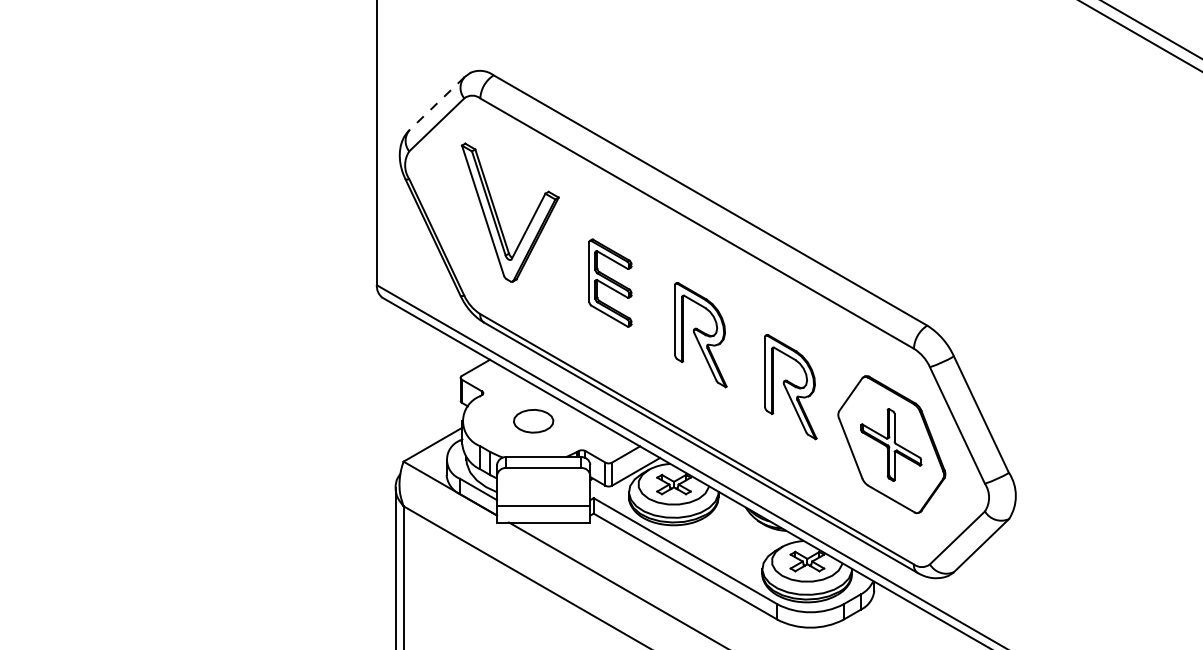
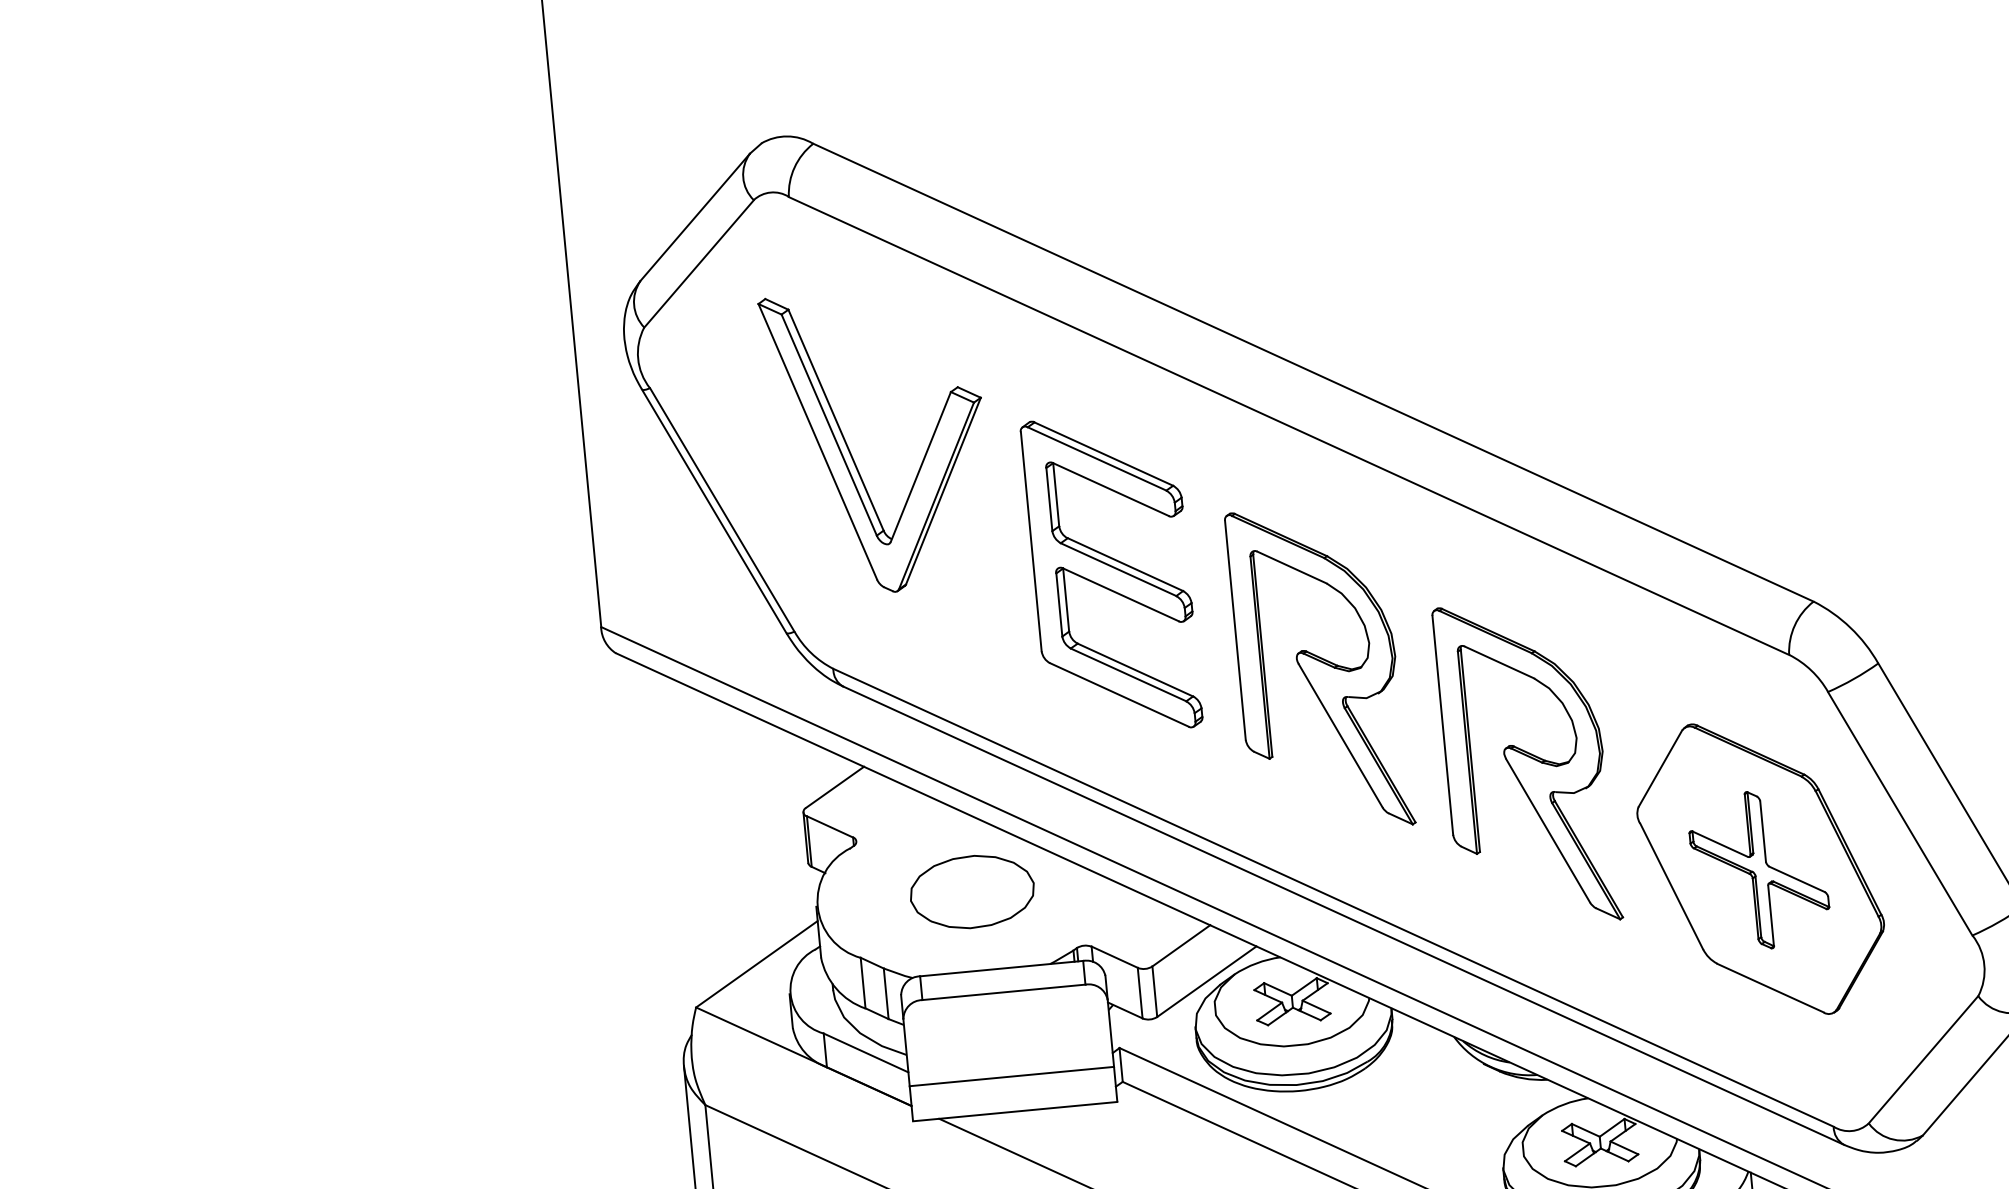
line: (436, 103) -> (693, 217), dashed -> solid
part: (610, 282) -> (1111, 572), size x1.67
part: (700, 334) -> (1319, 667), size x1.43
part: (790, 386) -> (1526, 763), size x1.43
part: (533, 421) -> (971, 892), size x1.43

